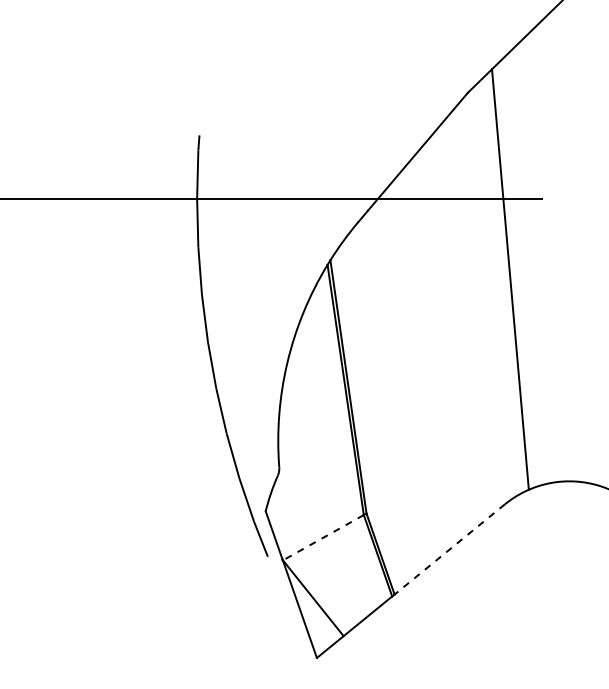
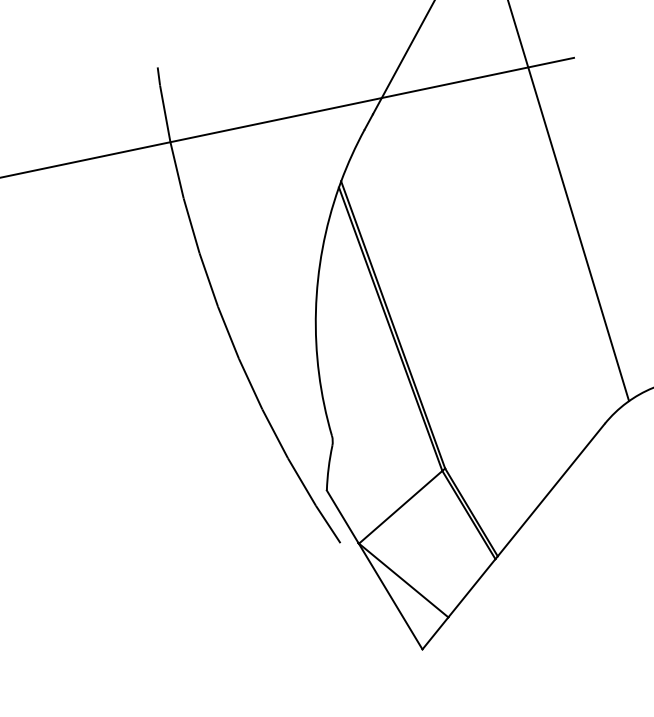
line: (322, 537) -> (399, 507), dashed -> solid
line: (449, 549) -> (550, 490), dashed -> solid

